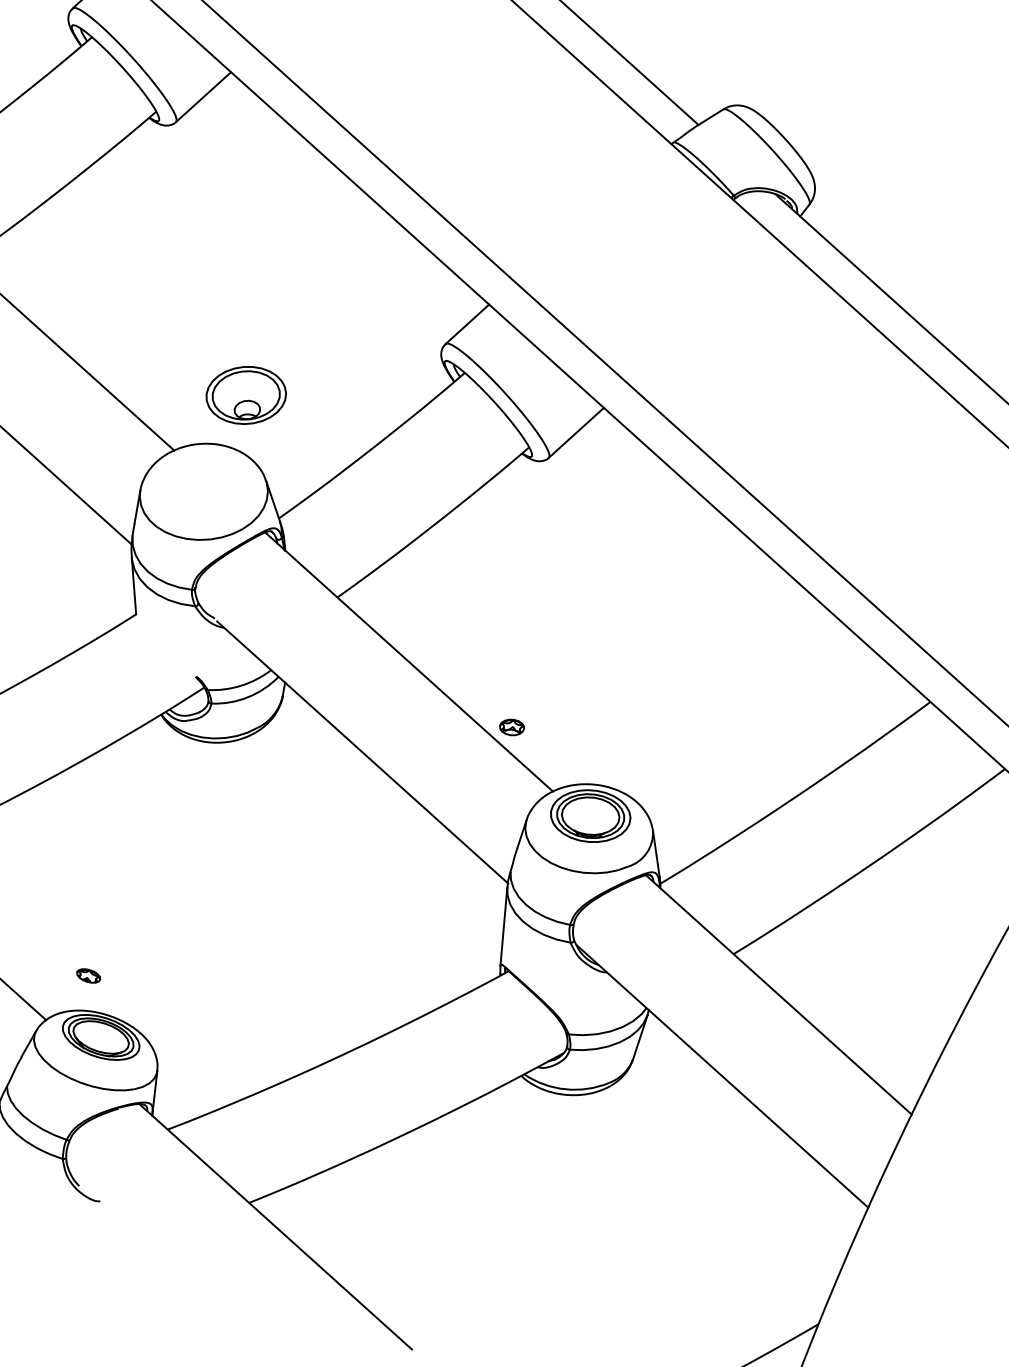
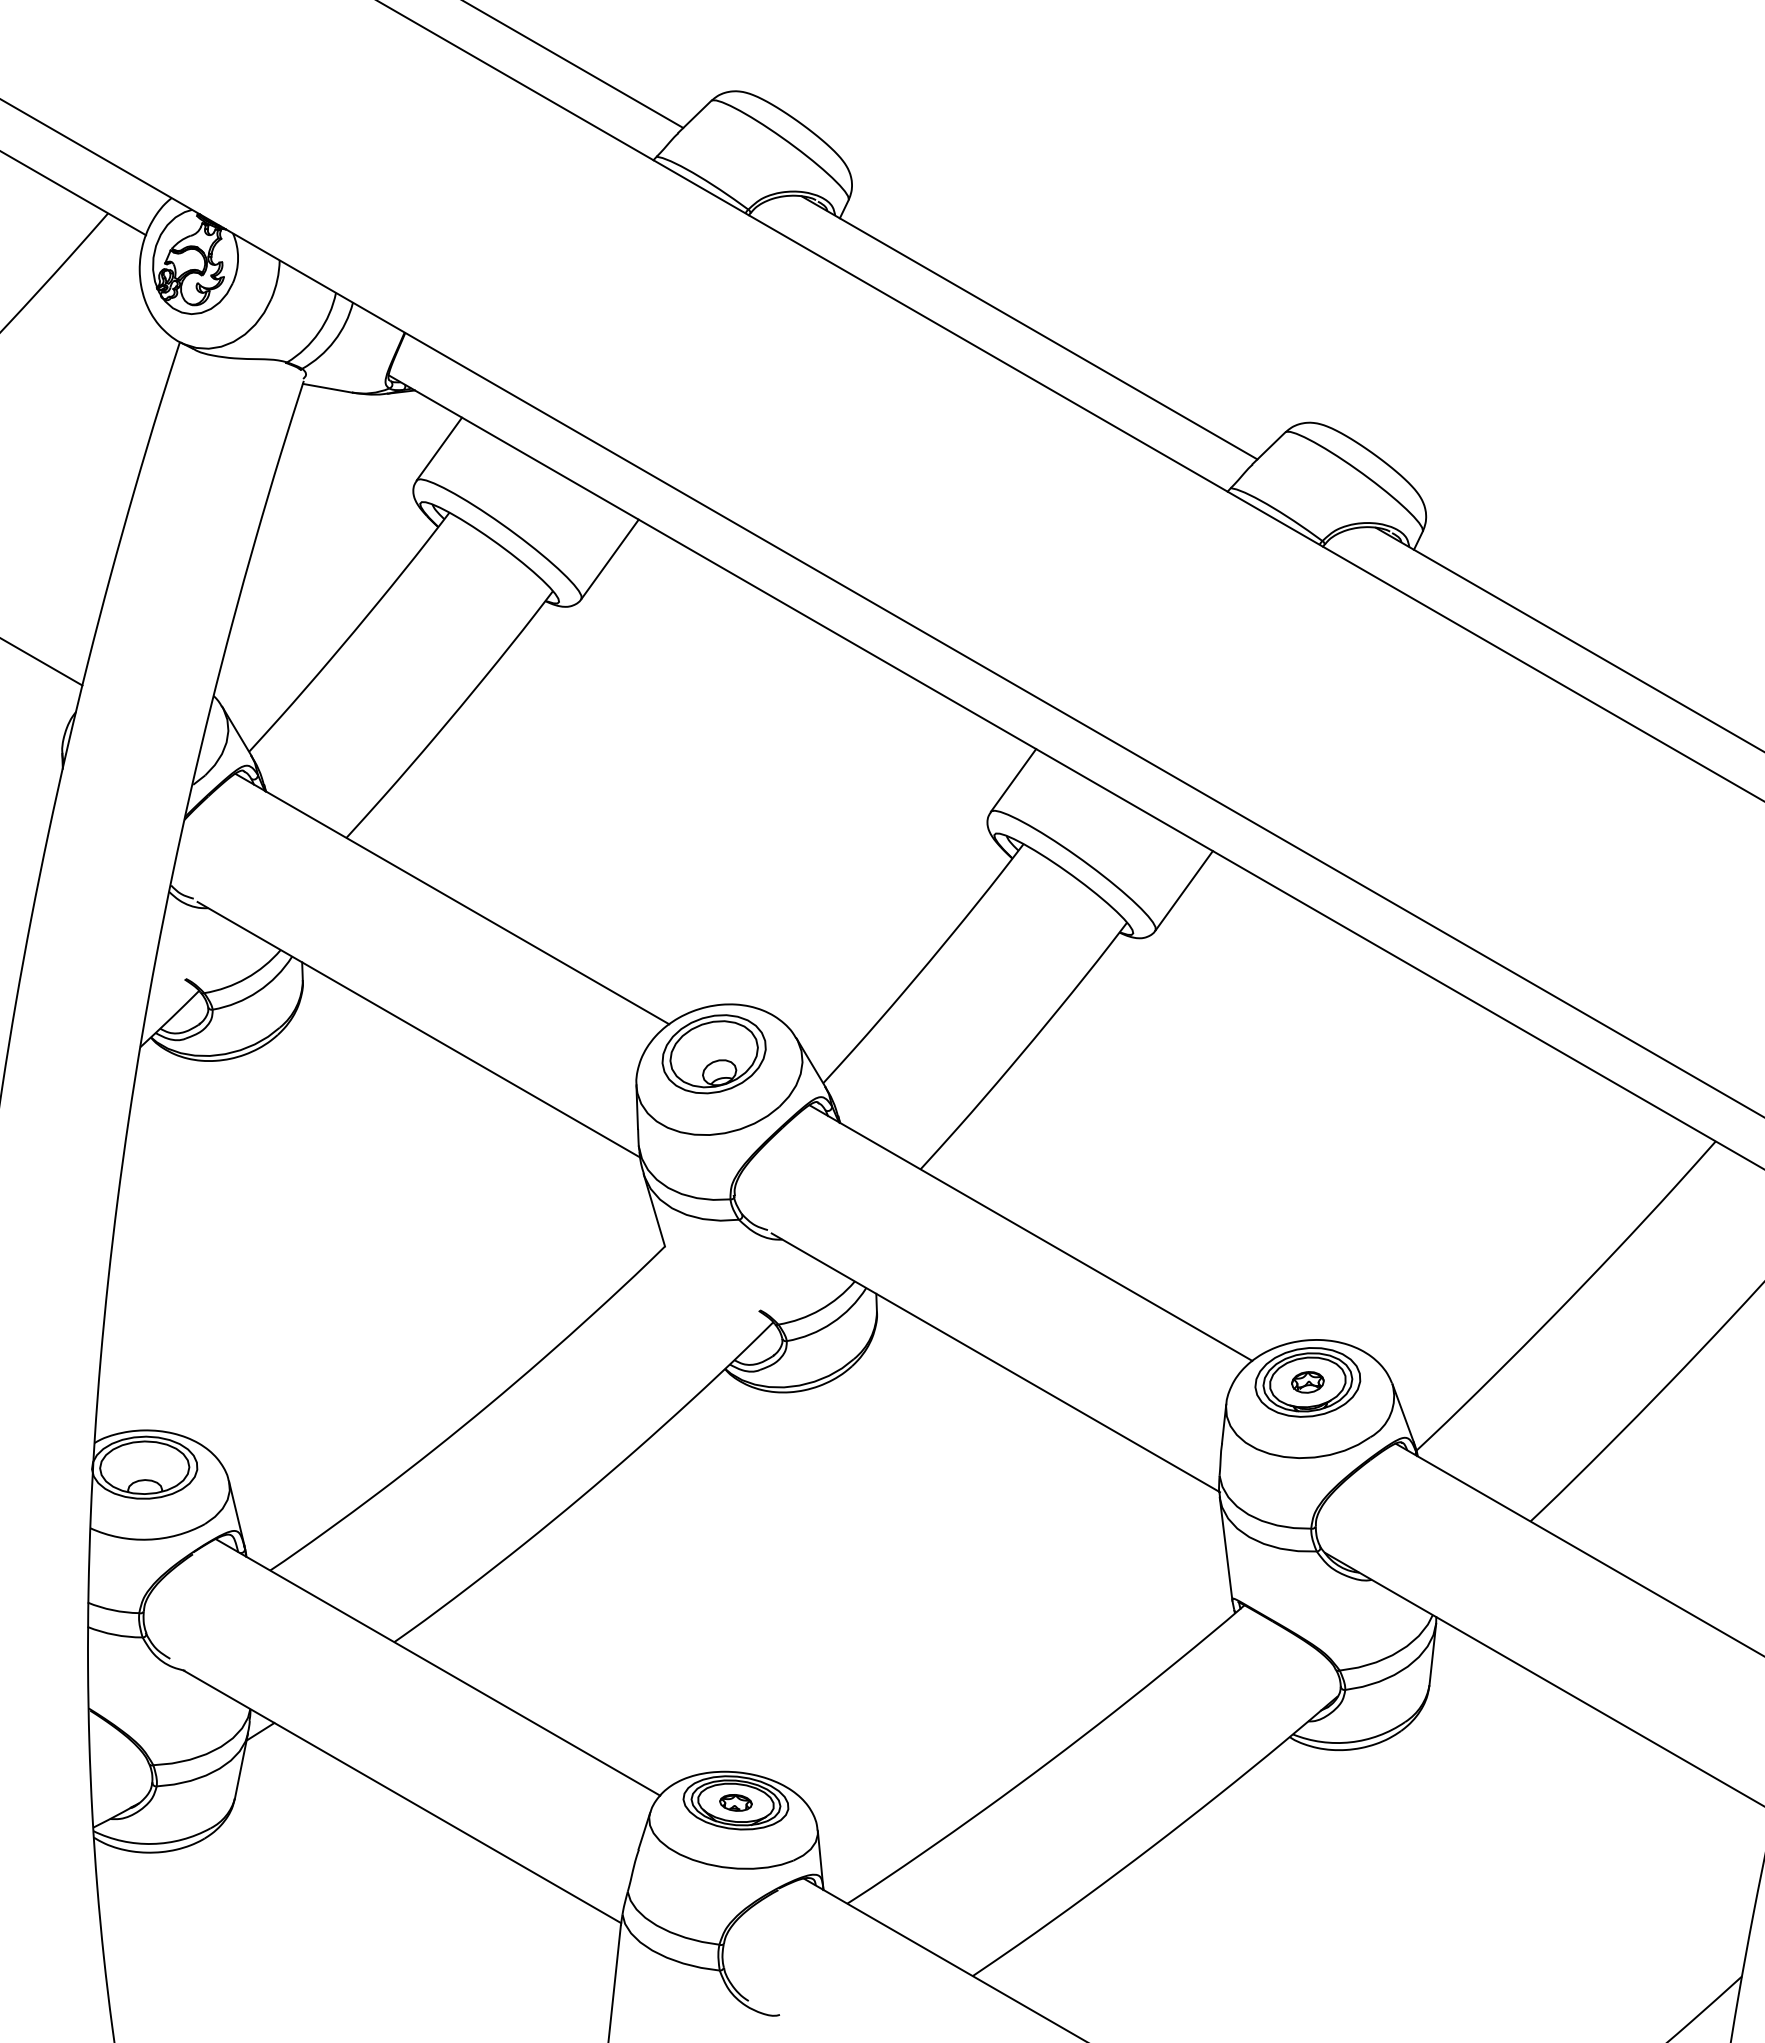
part: (245, 395) -> (713, 1054), moved
part: (511, 727) -> (1307, 1382), moved
part: (88, 975) -> (735, 1802), moved

